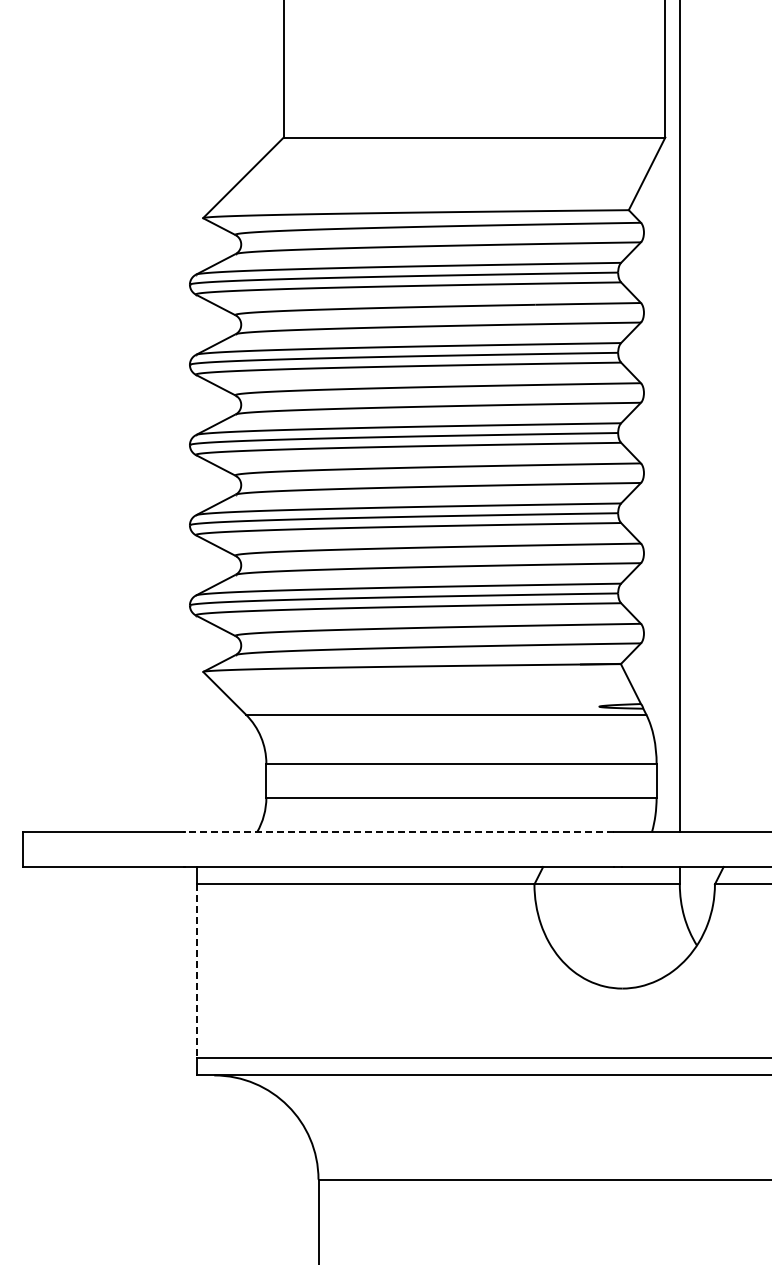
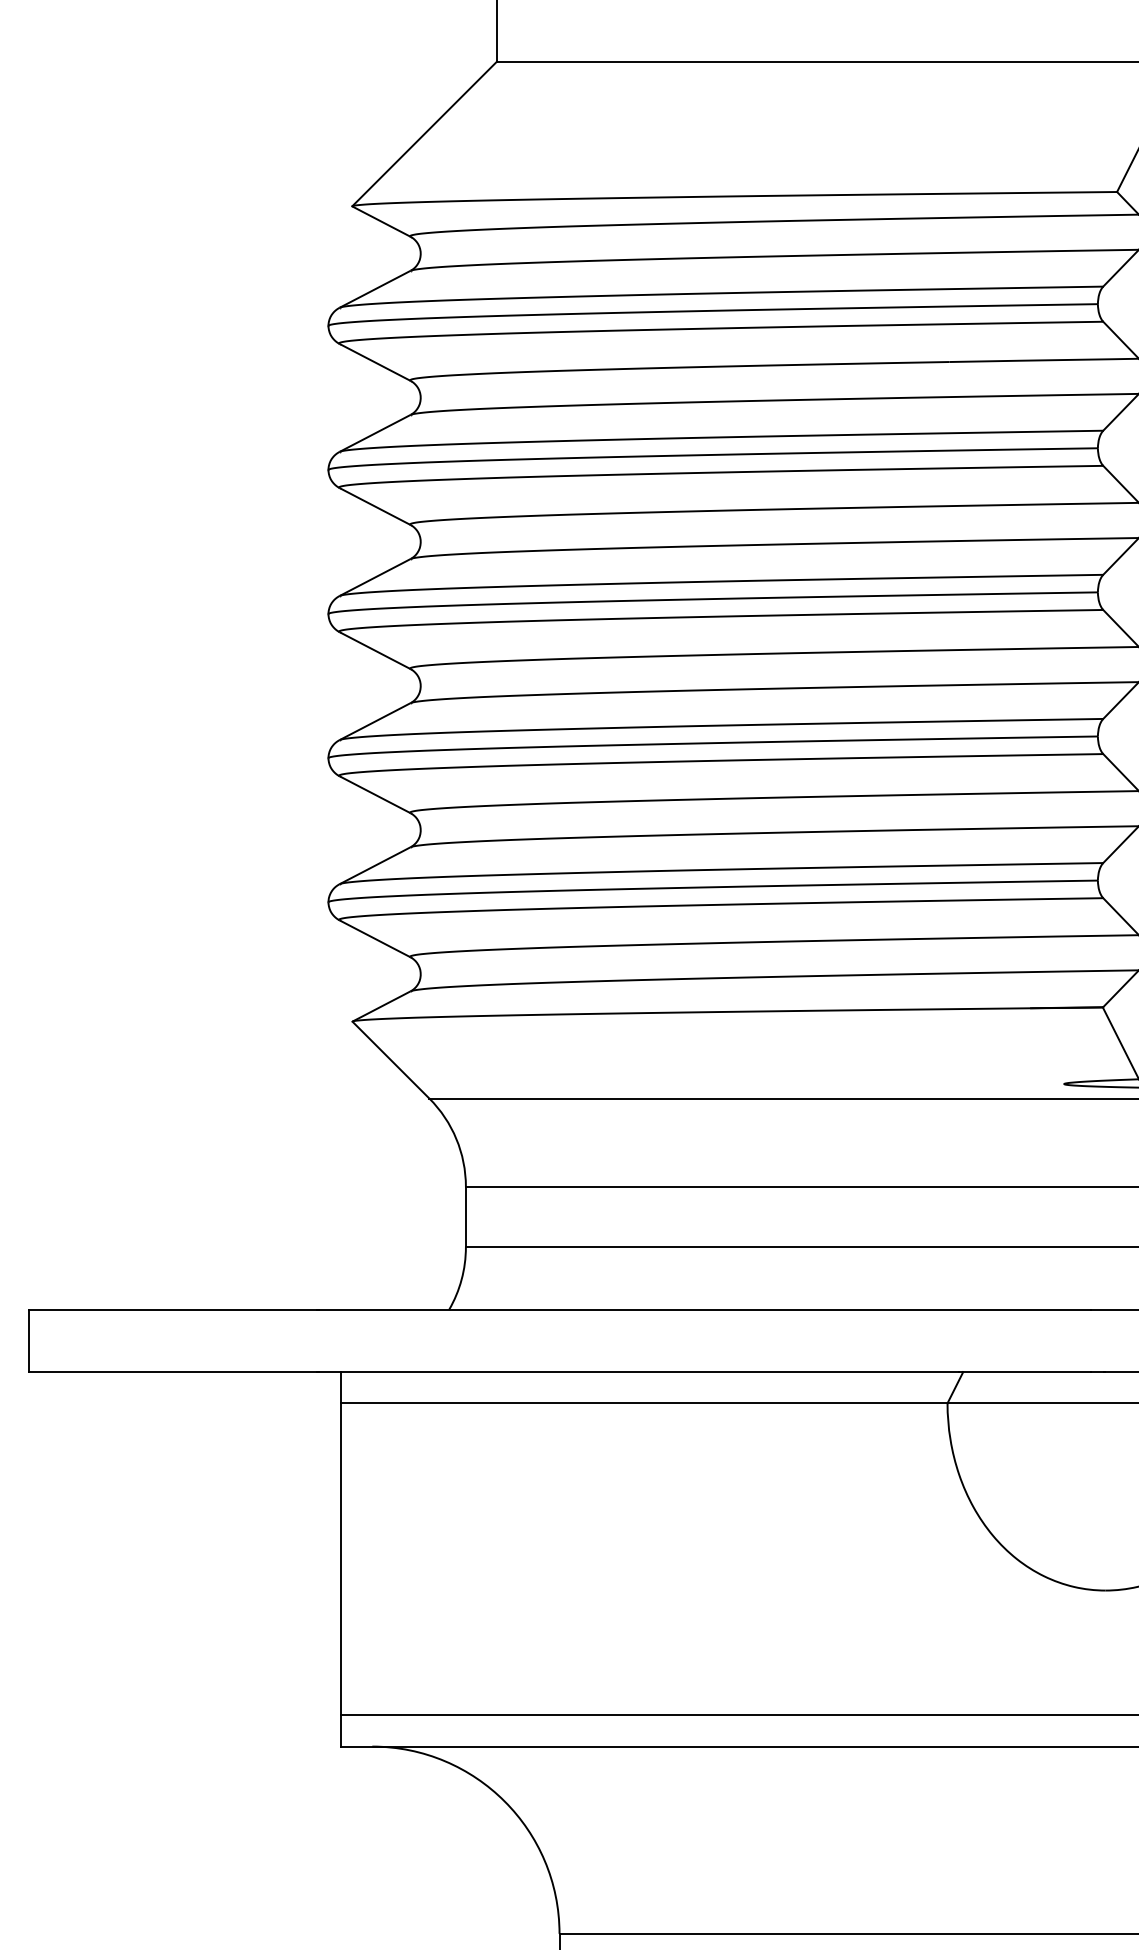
line: (399, 832) -> (705, 1310), dashed -> solid
line: (196, 971) -> (340, 1559), dashed -> solid

